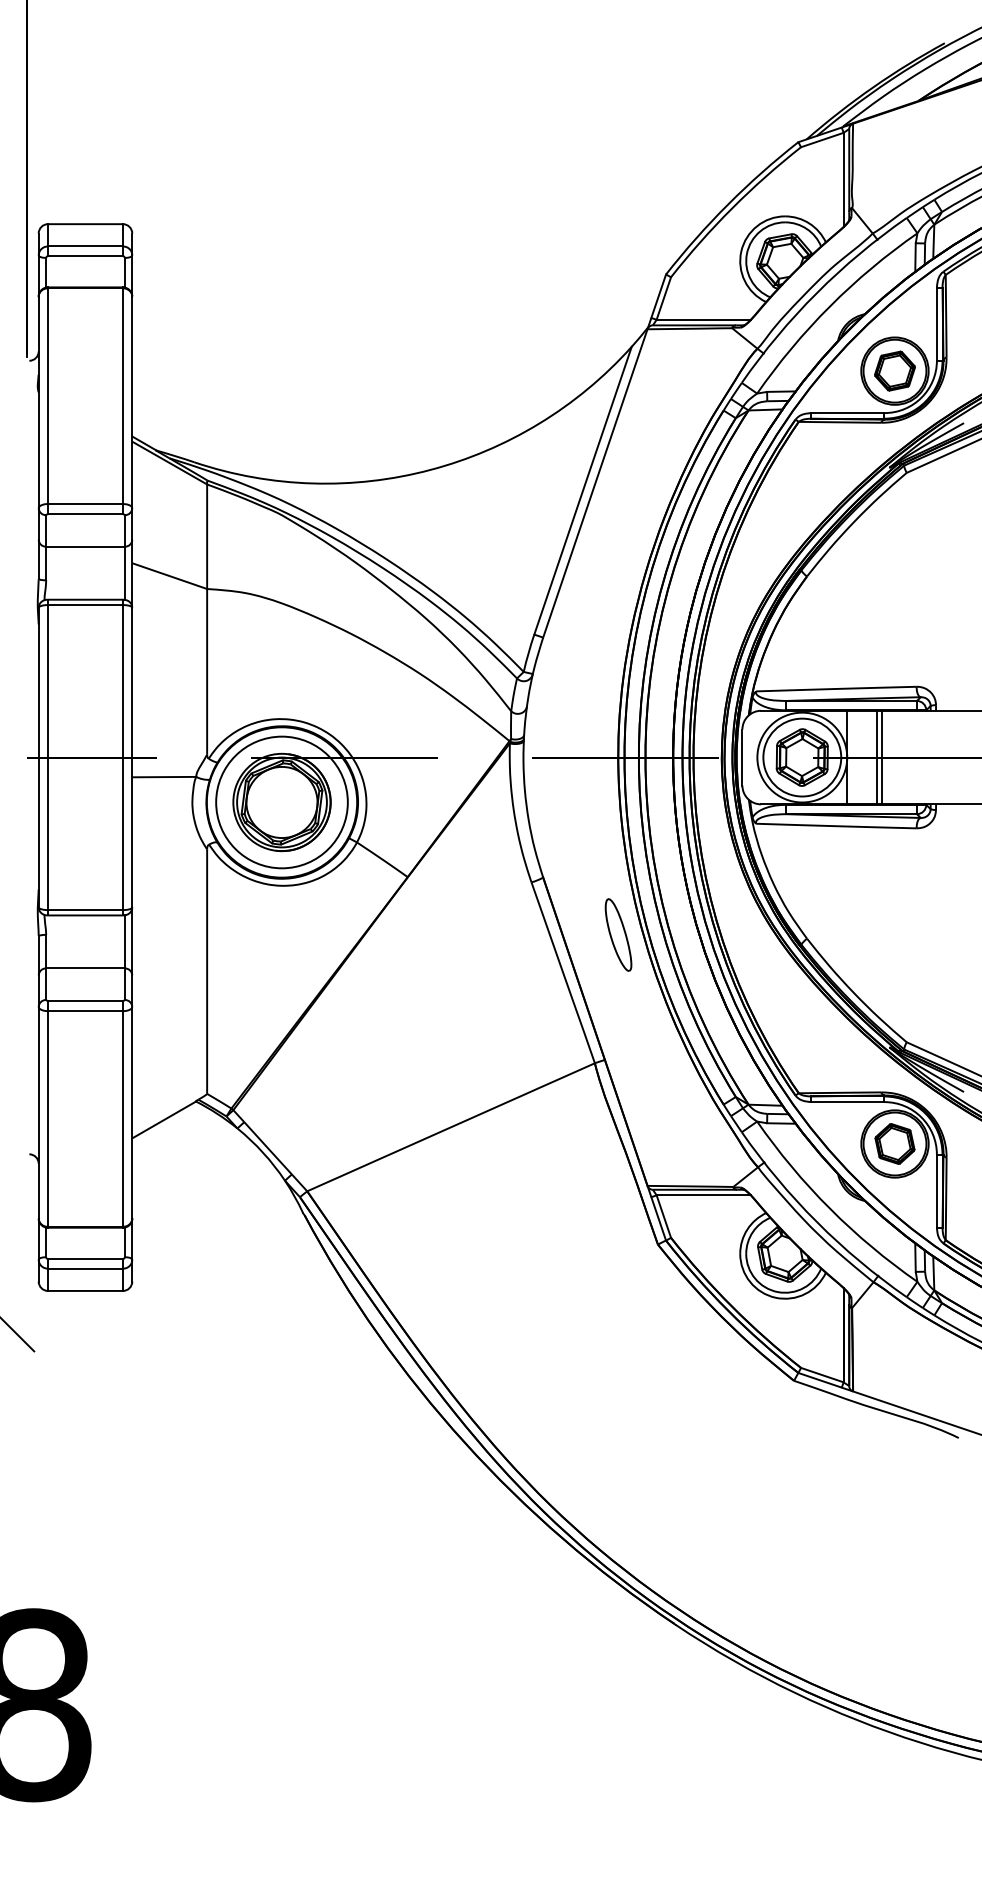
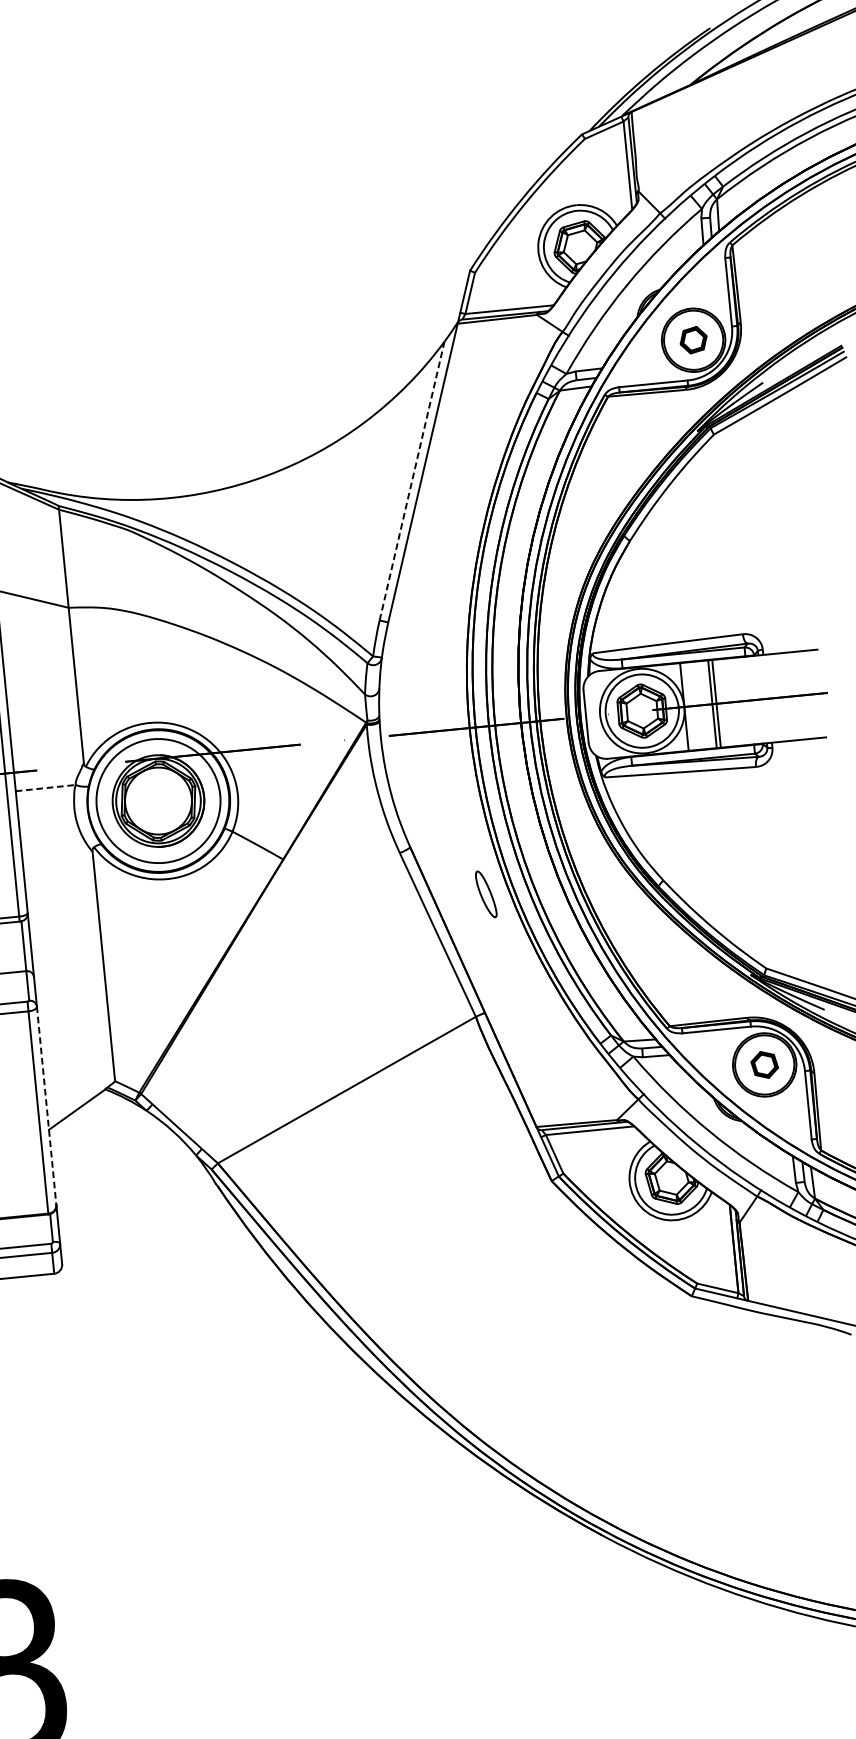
part: (894, 370) -> (693, 339), size x0.7
line: (583, 490) -> (412, 480), solid -> dashed
line: (164, 777) -> (46, 788), solid -> dashed
part: (618, 934) -> (486, 893), size x0.7
line: (132, 1112) -> (46, 1105), solid -> dashed
part: (894, 1143) -> (764, 1064), size x0.7

